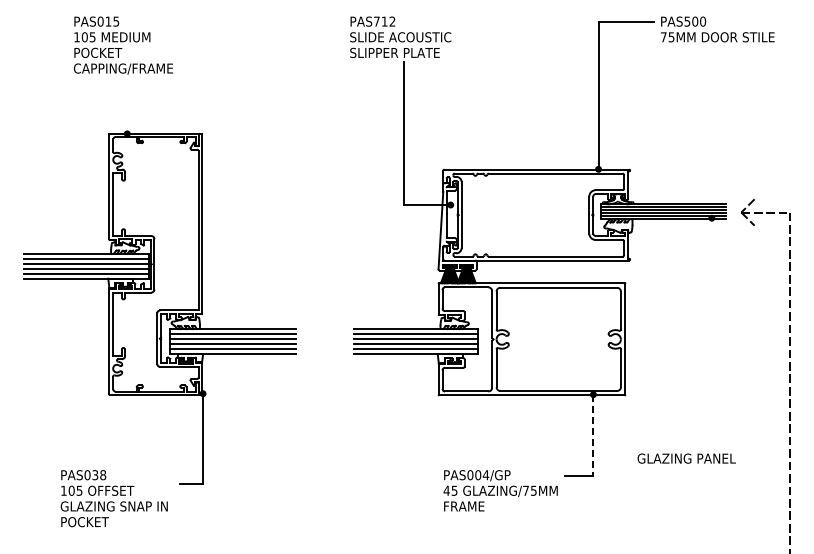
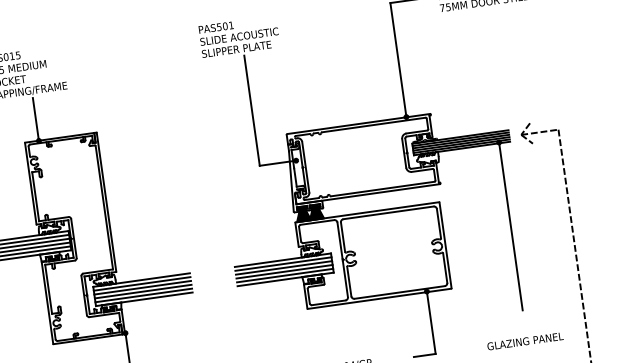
text: (384, 21) -> (225, 26), PAS712 -> PAS501
line: (127, 105) -> (35, 118), added
line: (711, 326) -> (510, 226), added
line: (593, 435) -> (431, 323), dashed -> solid
text: (686, 458) -> (525, 341), moved

